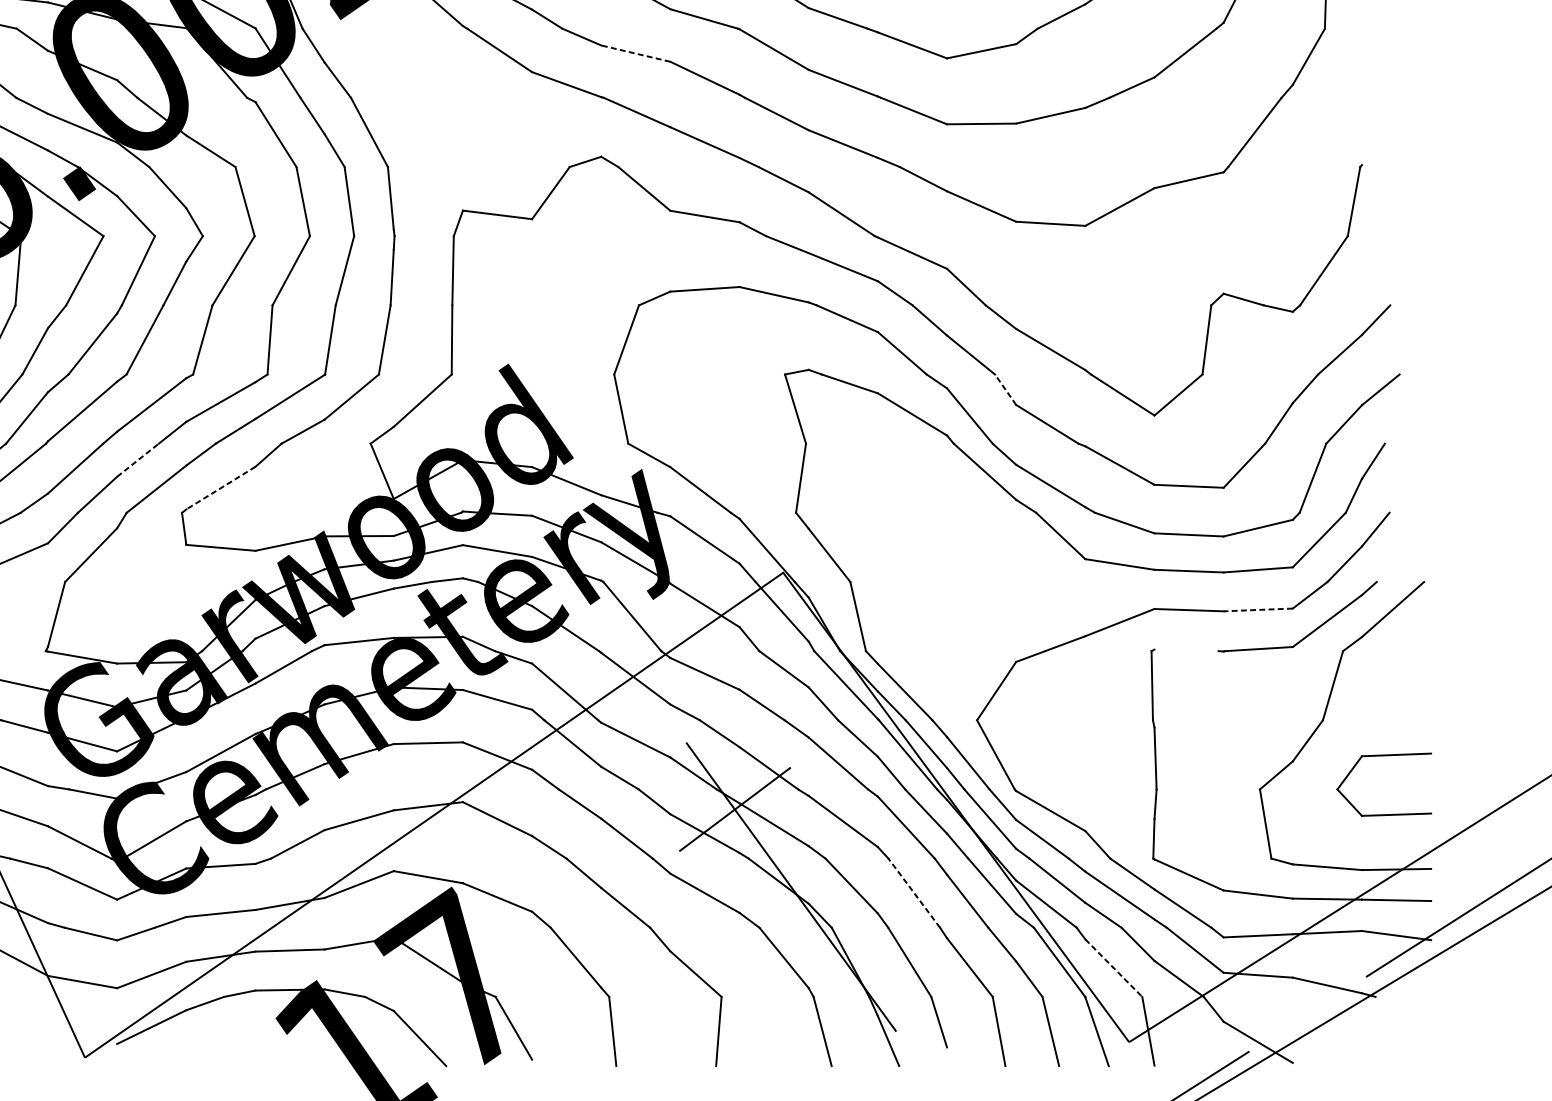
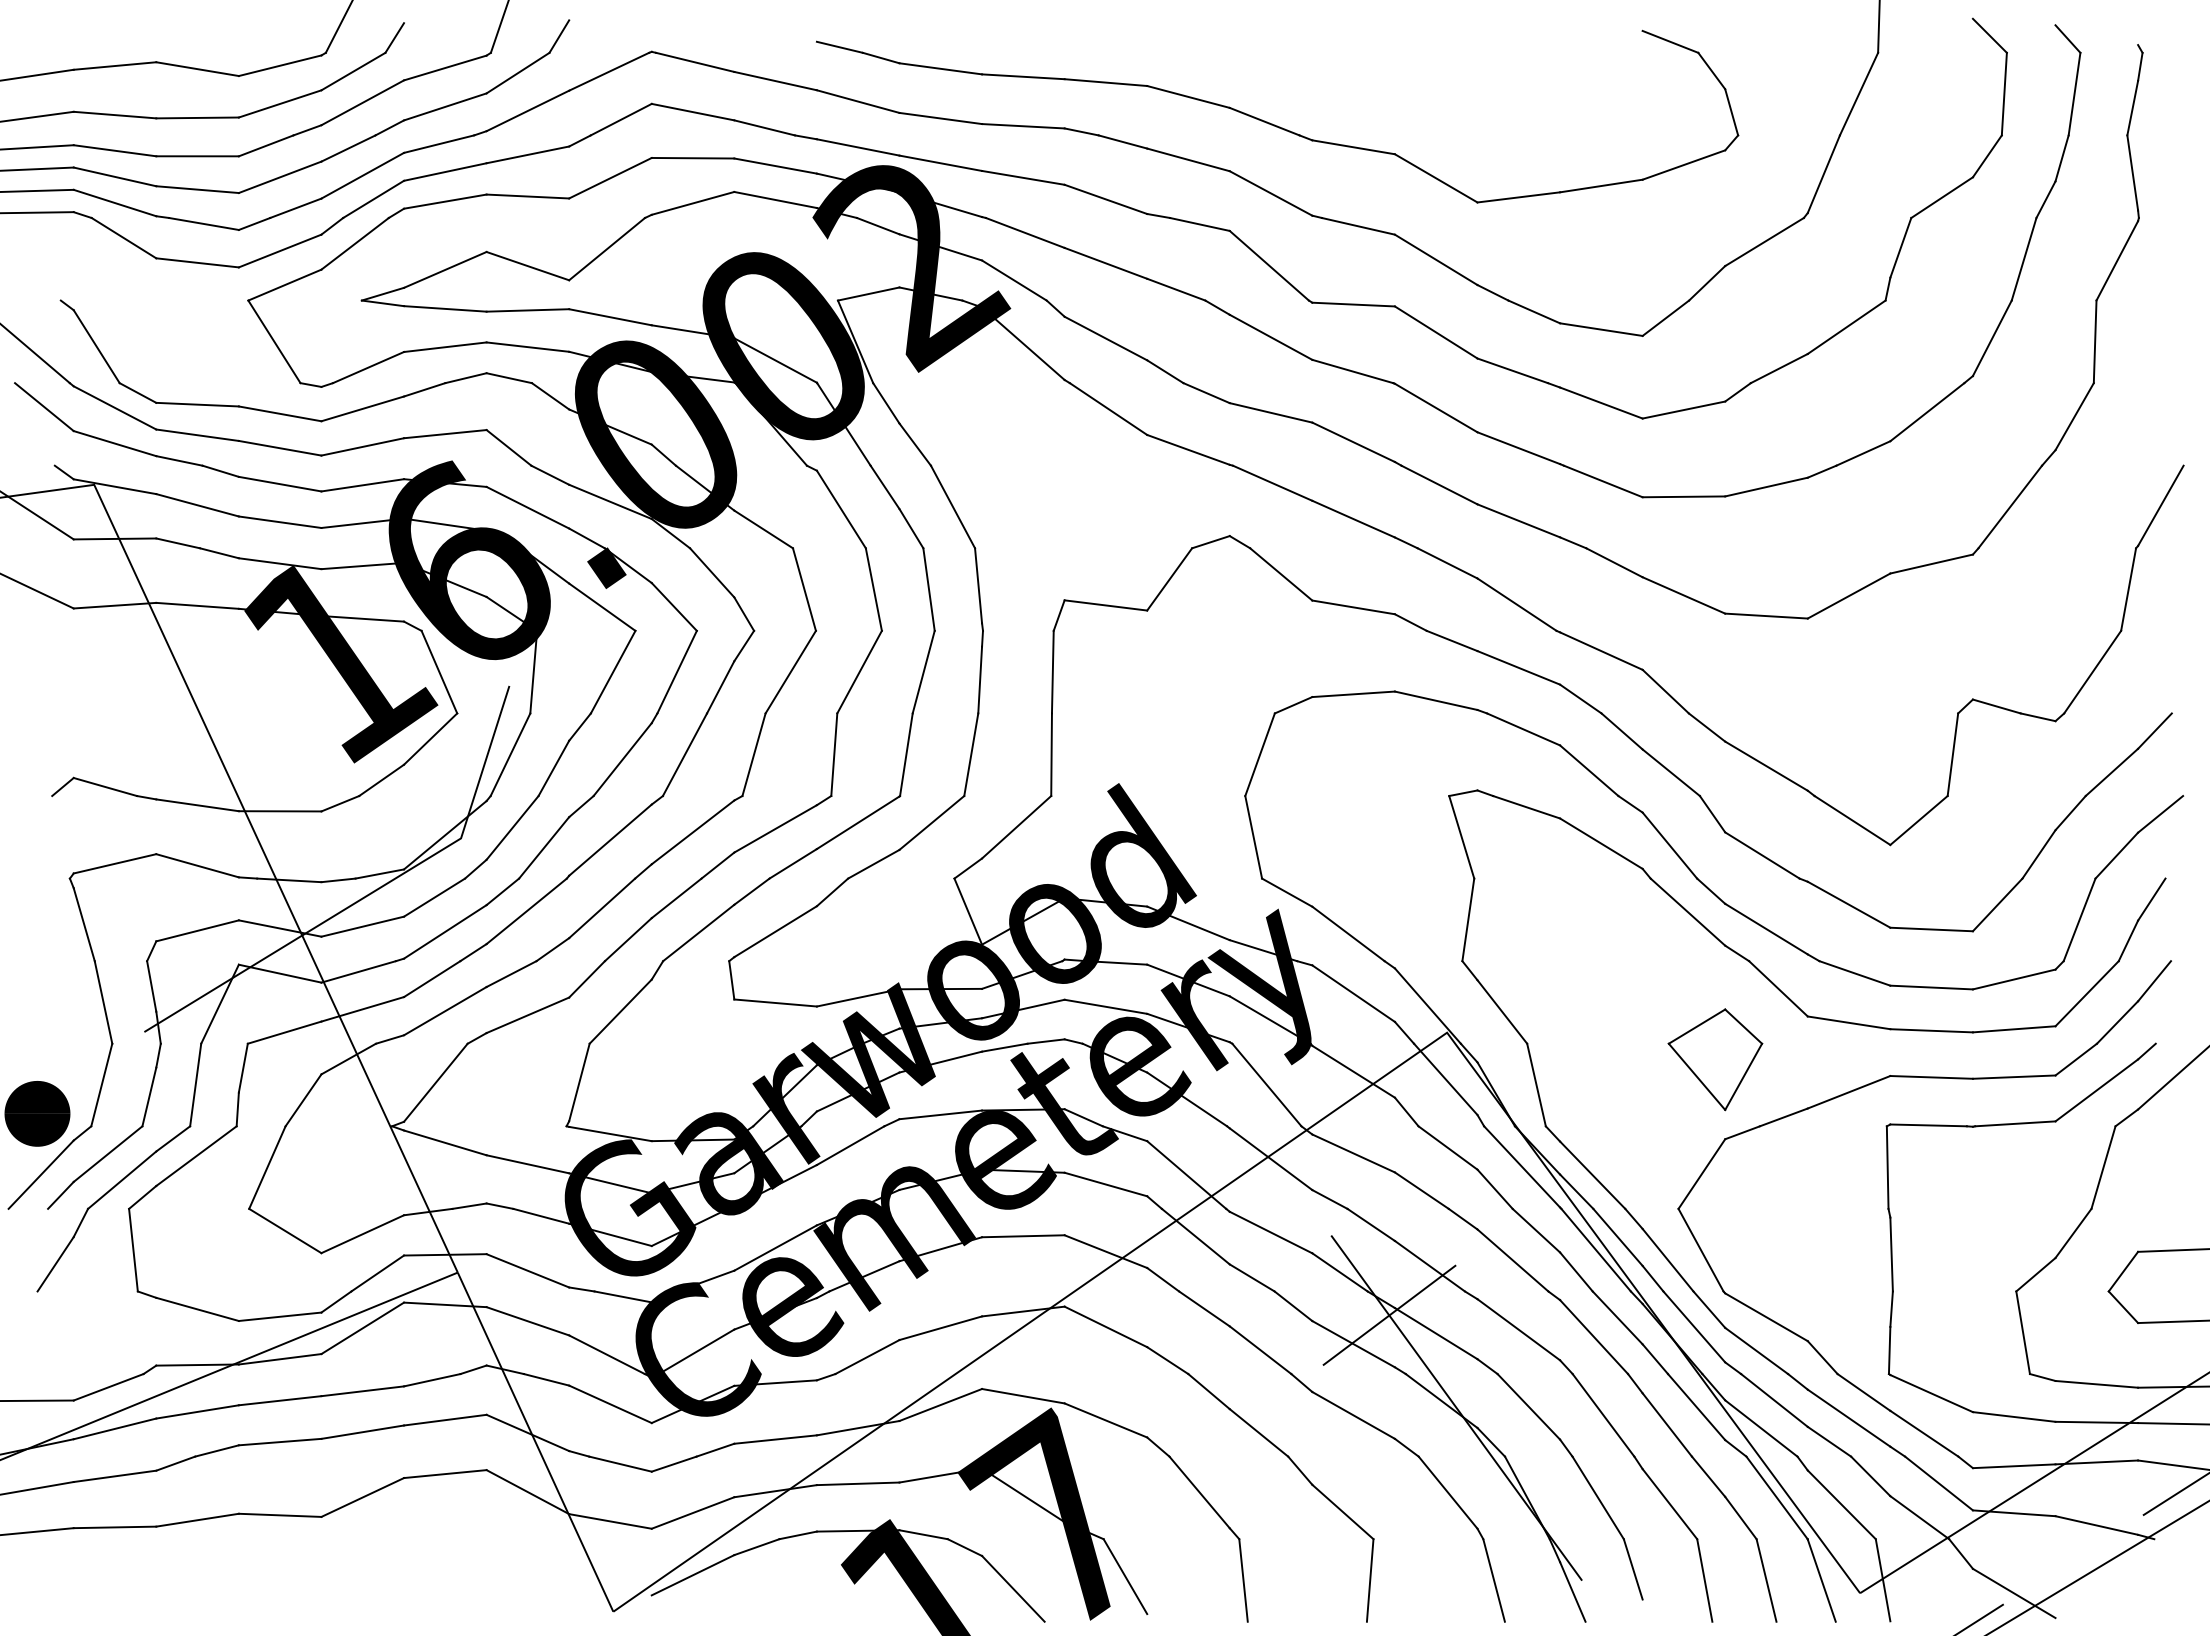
line: (635, 53) -> (1270, 412), dashed -> solid
line: (1380, 131) -> (2160, 505), added
line: (1005, 389) -> (1712, 813), dashed -> solid
line: (137, 460) -> (676, 898), dashed -> solid
line: (220, 487) -> (775, 931), dashed -> solid
part: (1008, 595) -> (1715, 1059), added
line: (1257, 610) -> (2013, 1077), dashed -> solid
line: (1186, 650) -> (1928, 1125), added
line: (914, 893) -> (1603, 1415), dashed -> solid
line: (1114, 968) -> (1842, 1505), dashed -> solid

